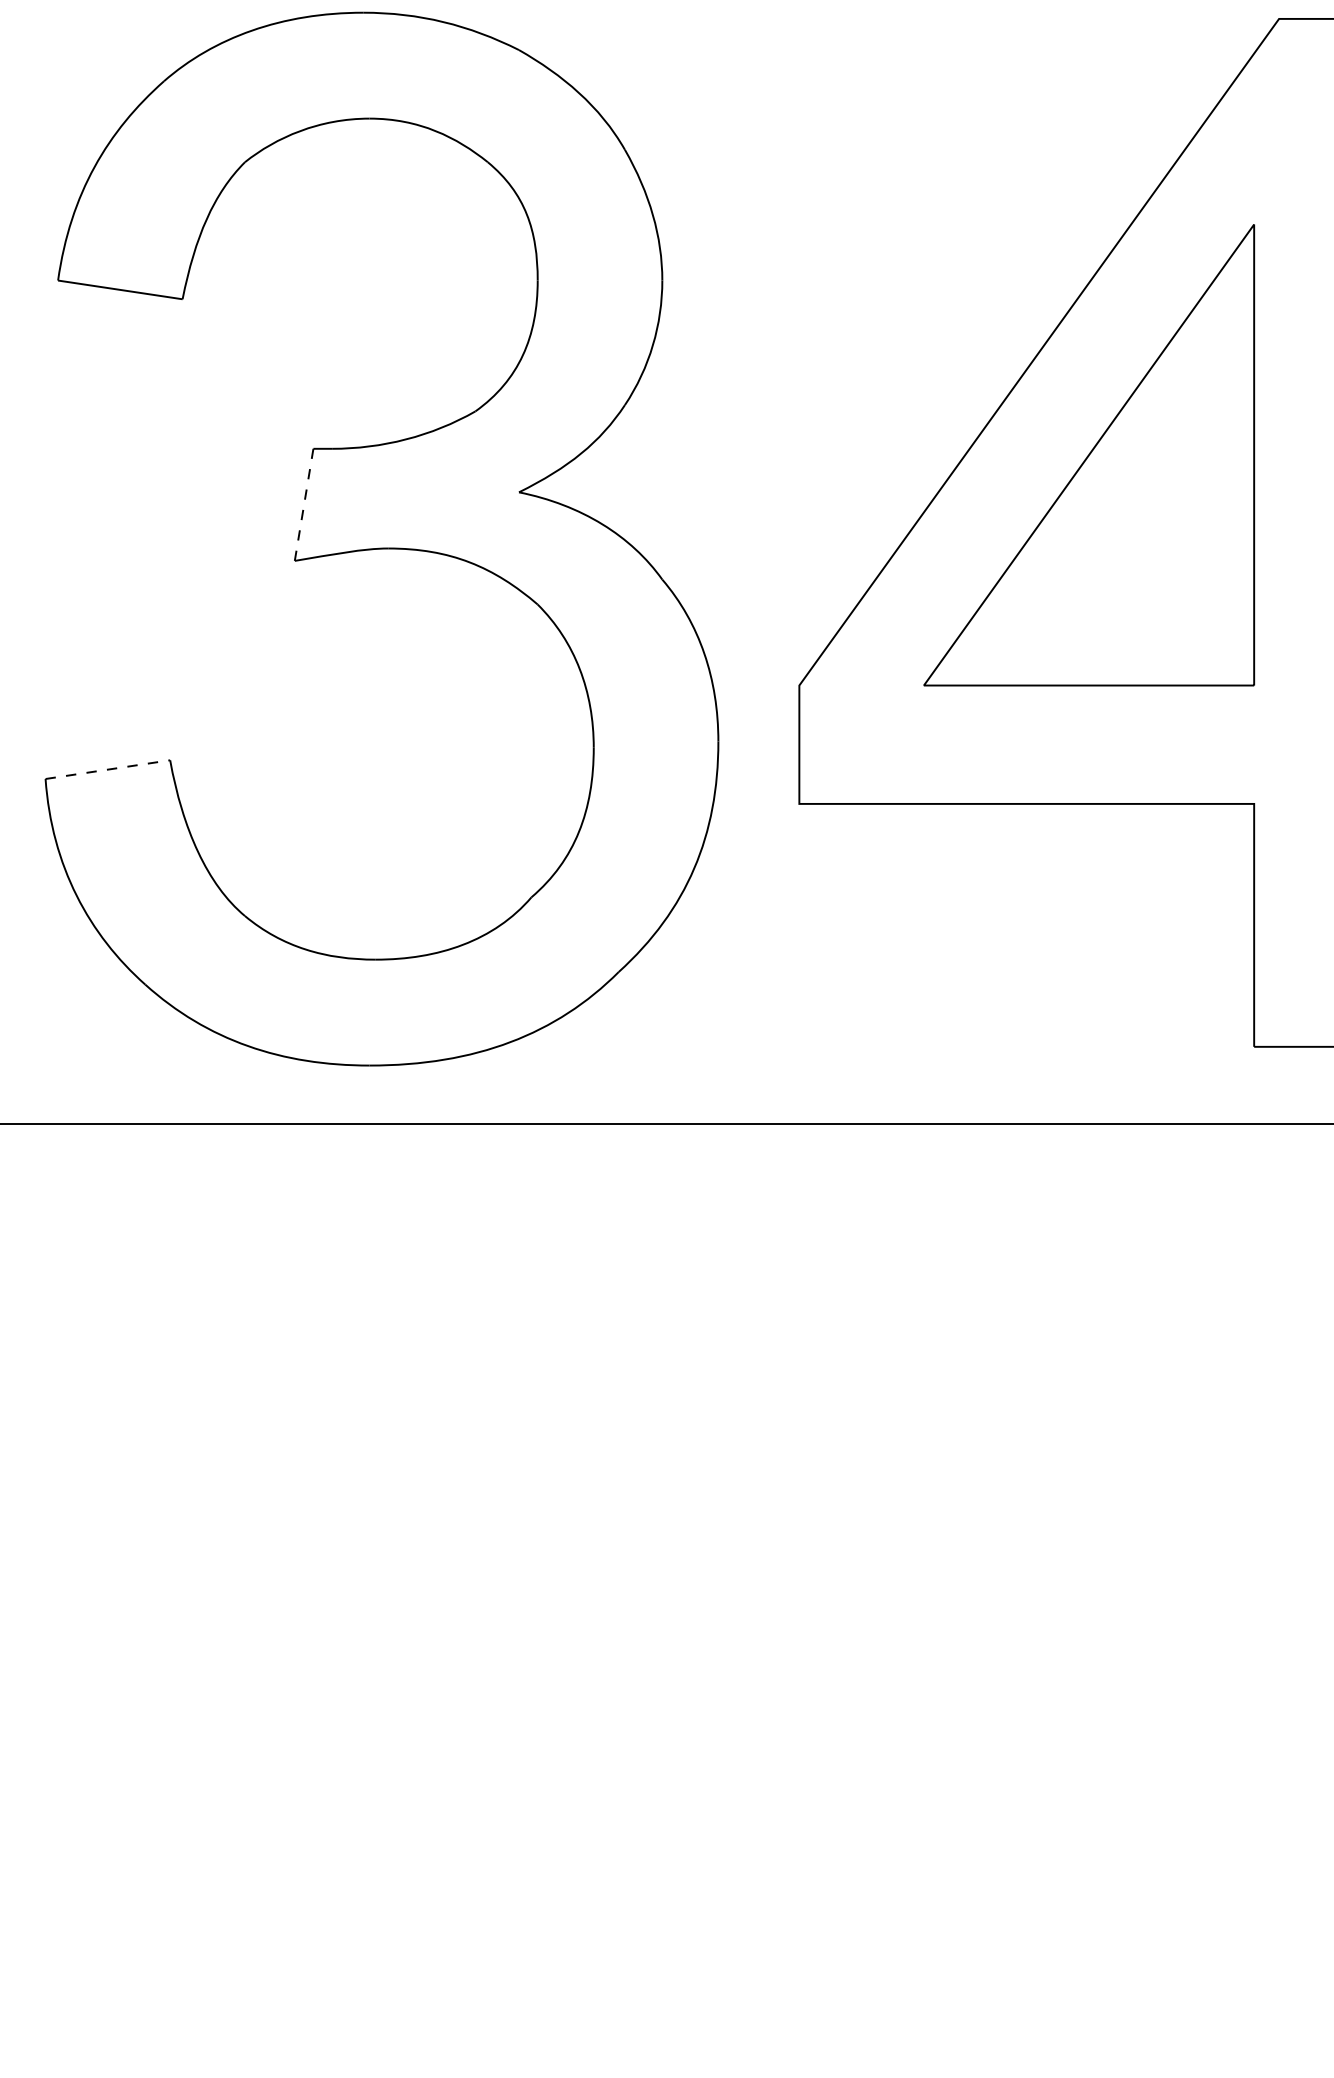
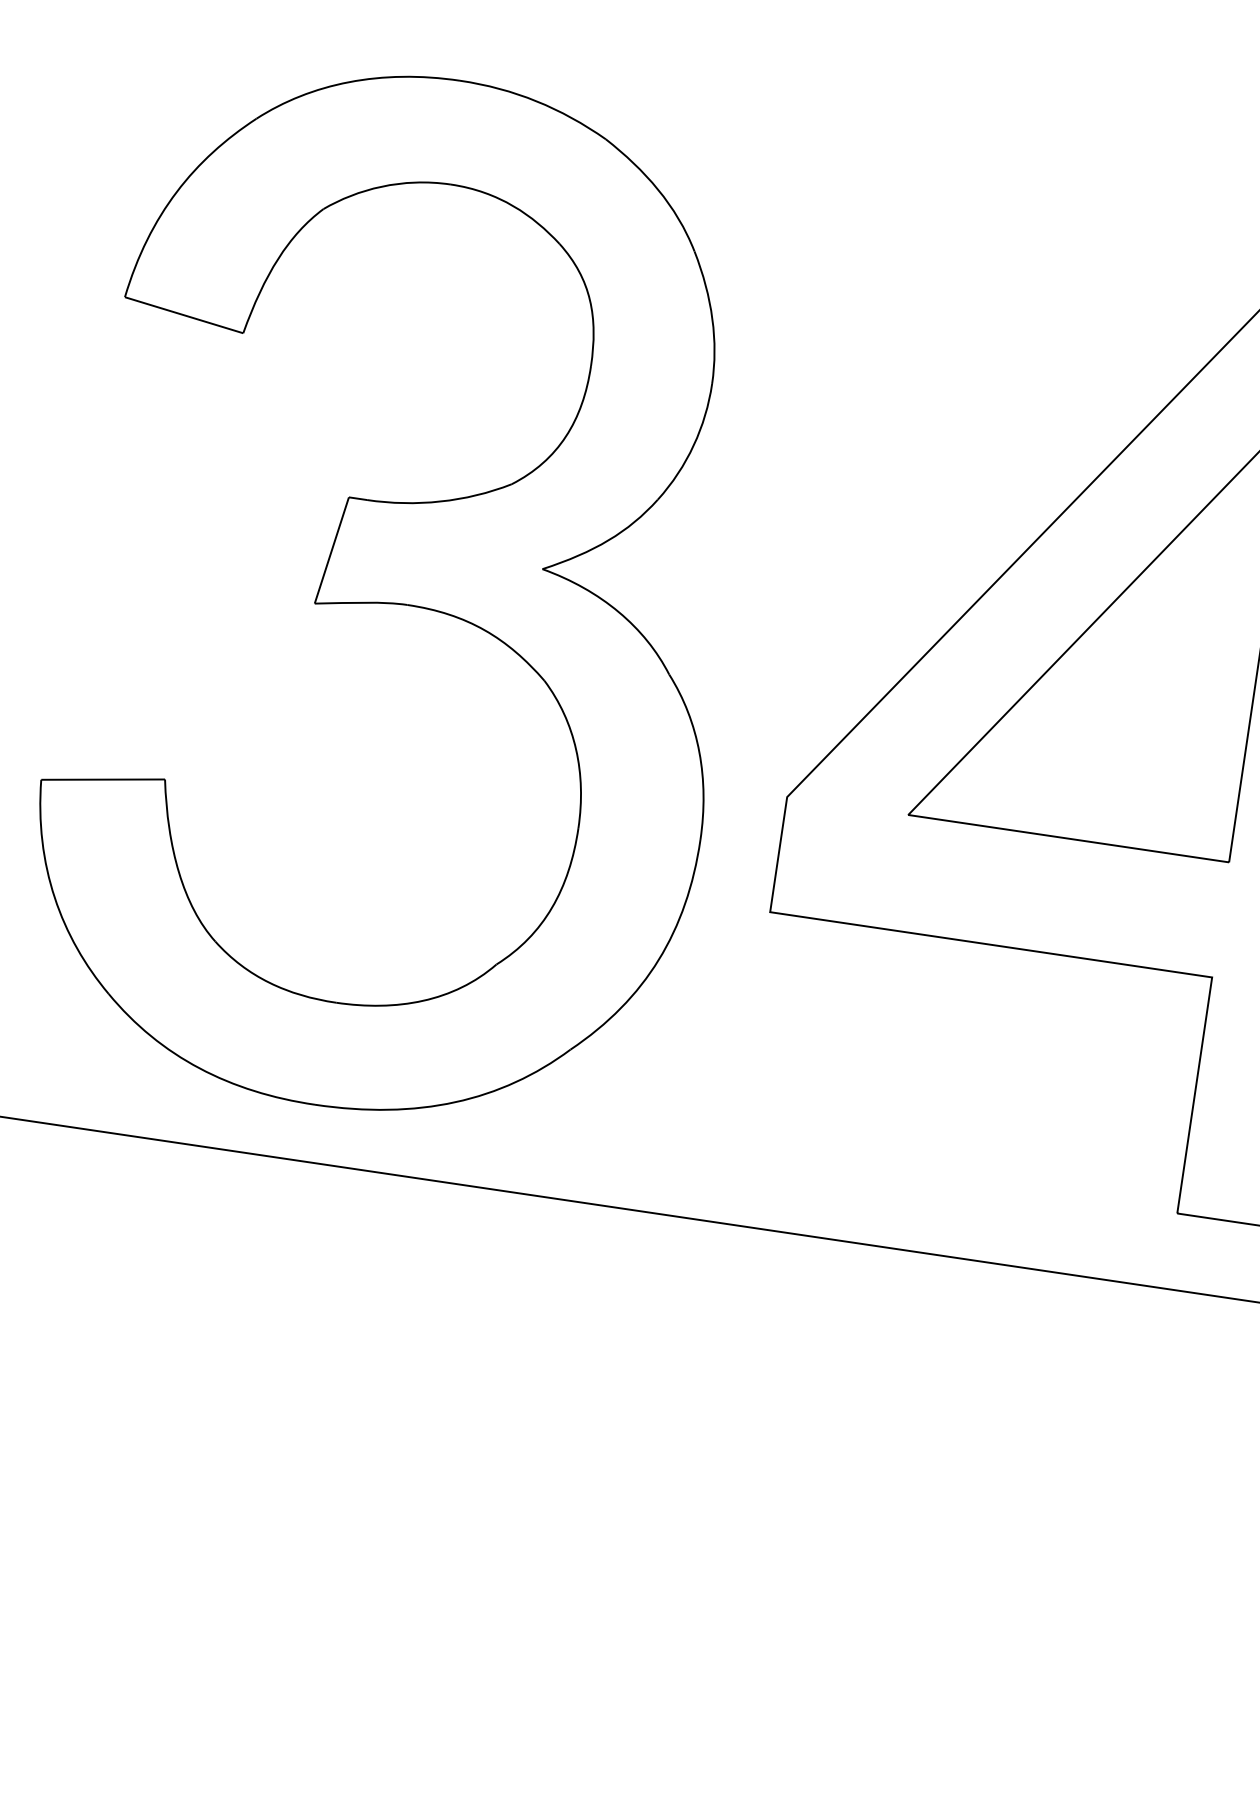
line: (304, 504) -> (332, 550), dashed -> solid
line: (108, 769) -> (103, 779), dashed -> solid

